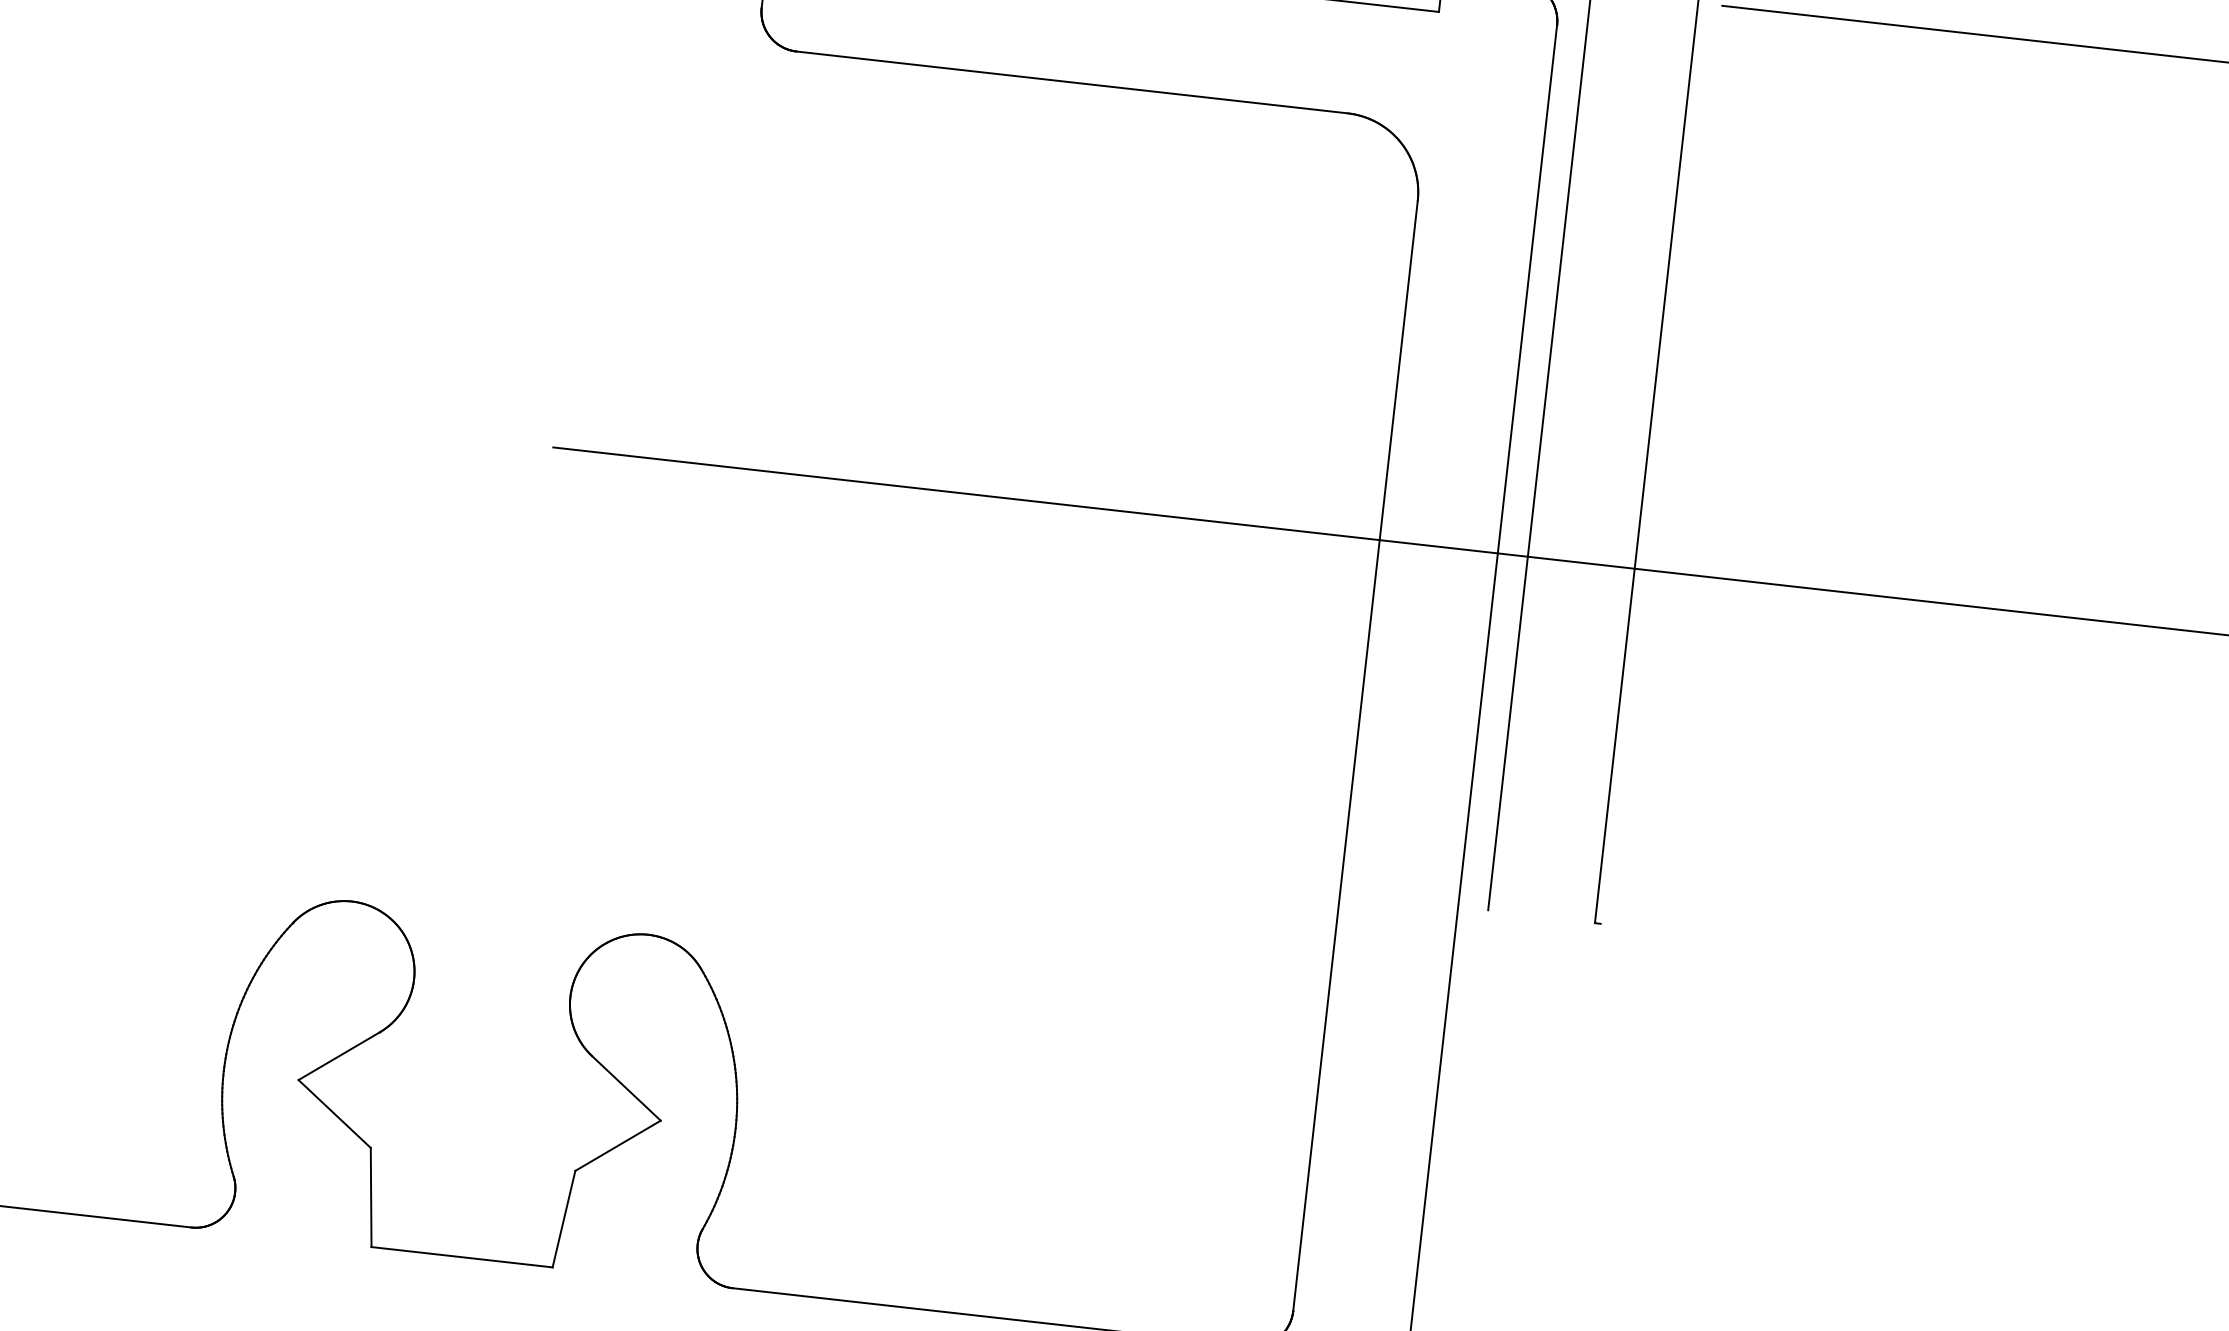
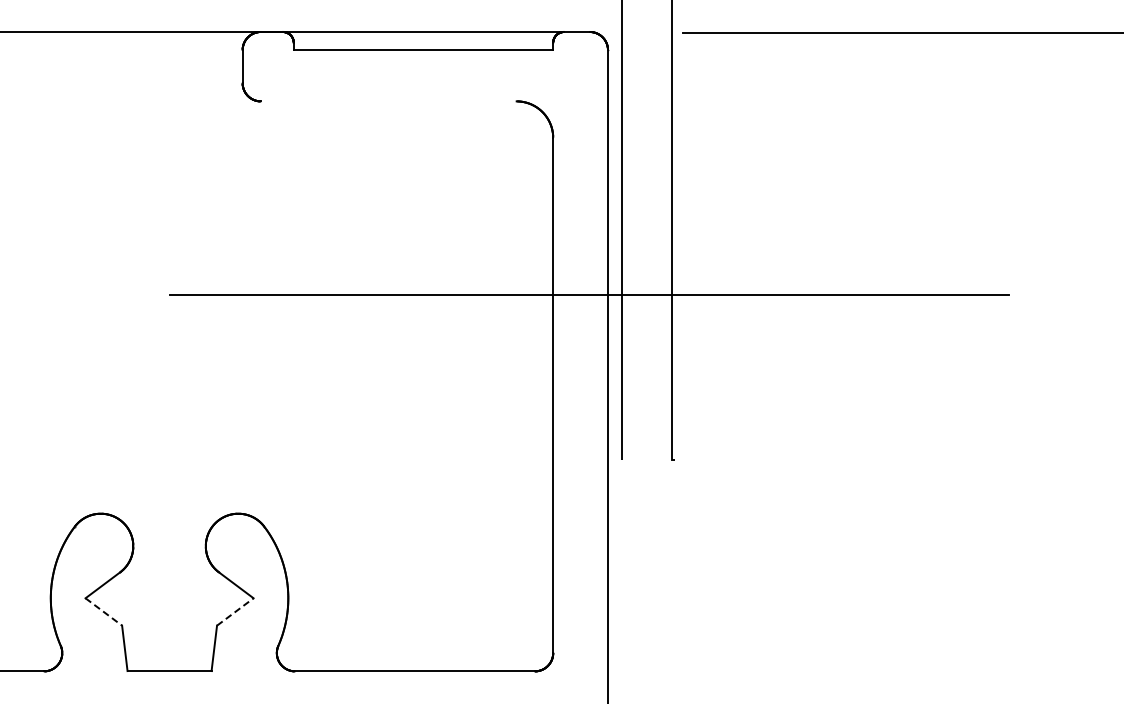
line: (1071, 82) -> (388, 101), removed
line: (334, 1112) -> (103, 611), solid -> dashed
line: (618, 1144) -> (235, 611), solid -> dashed

